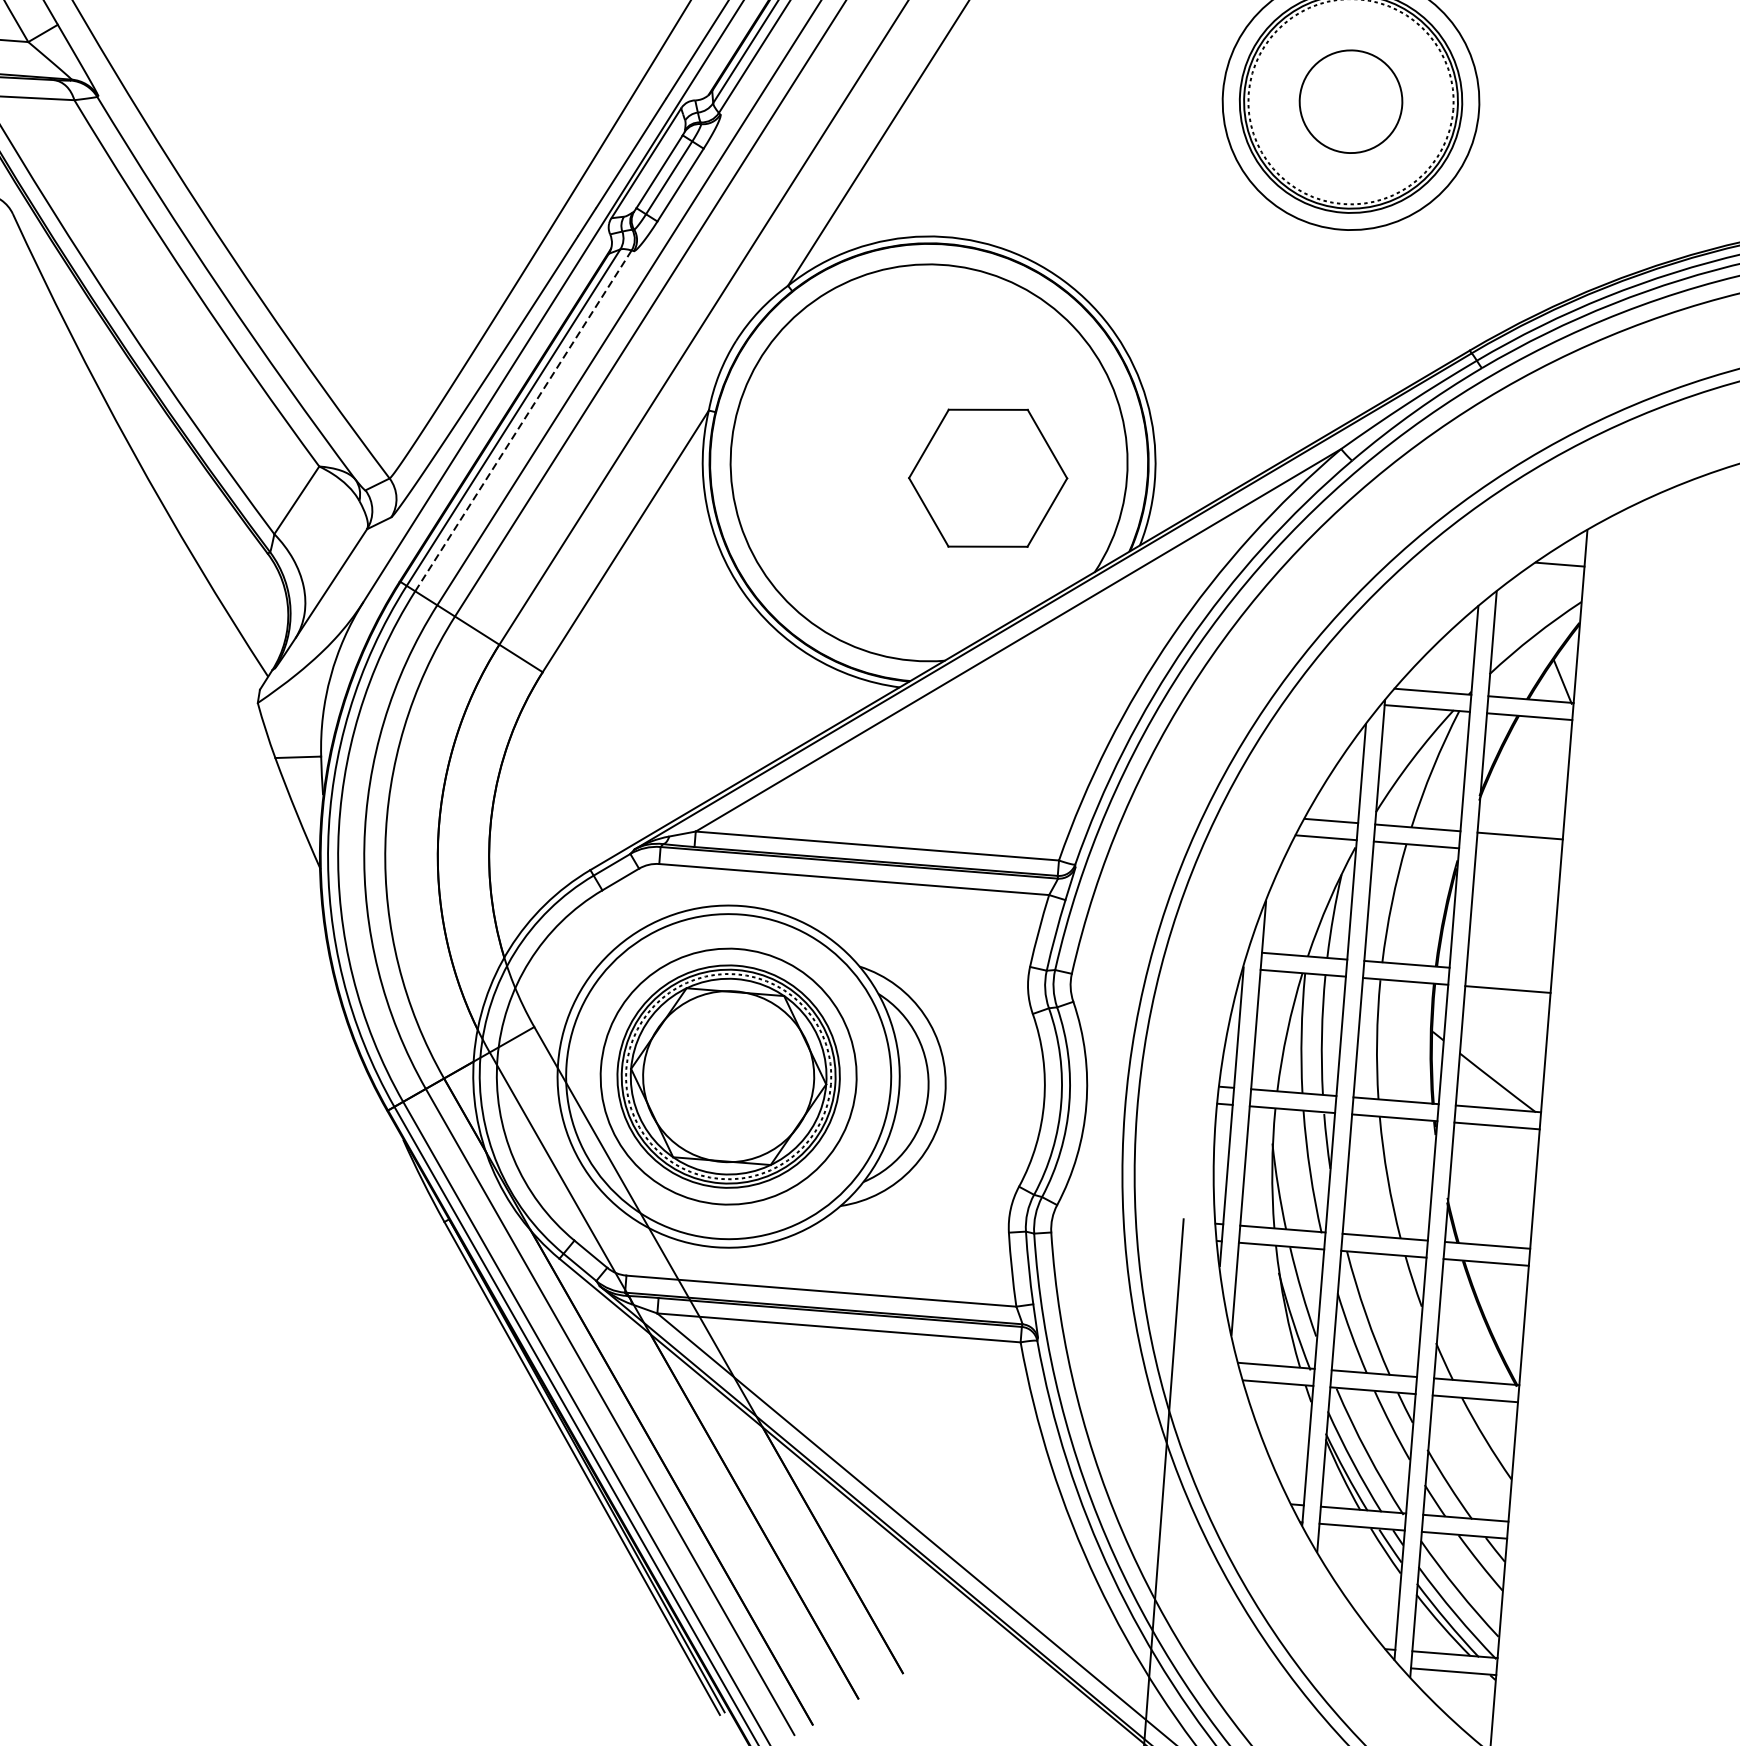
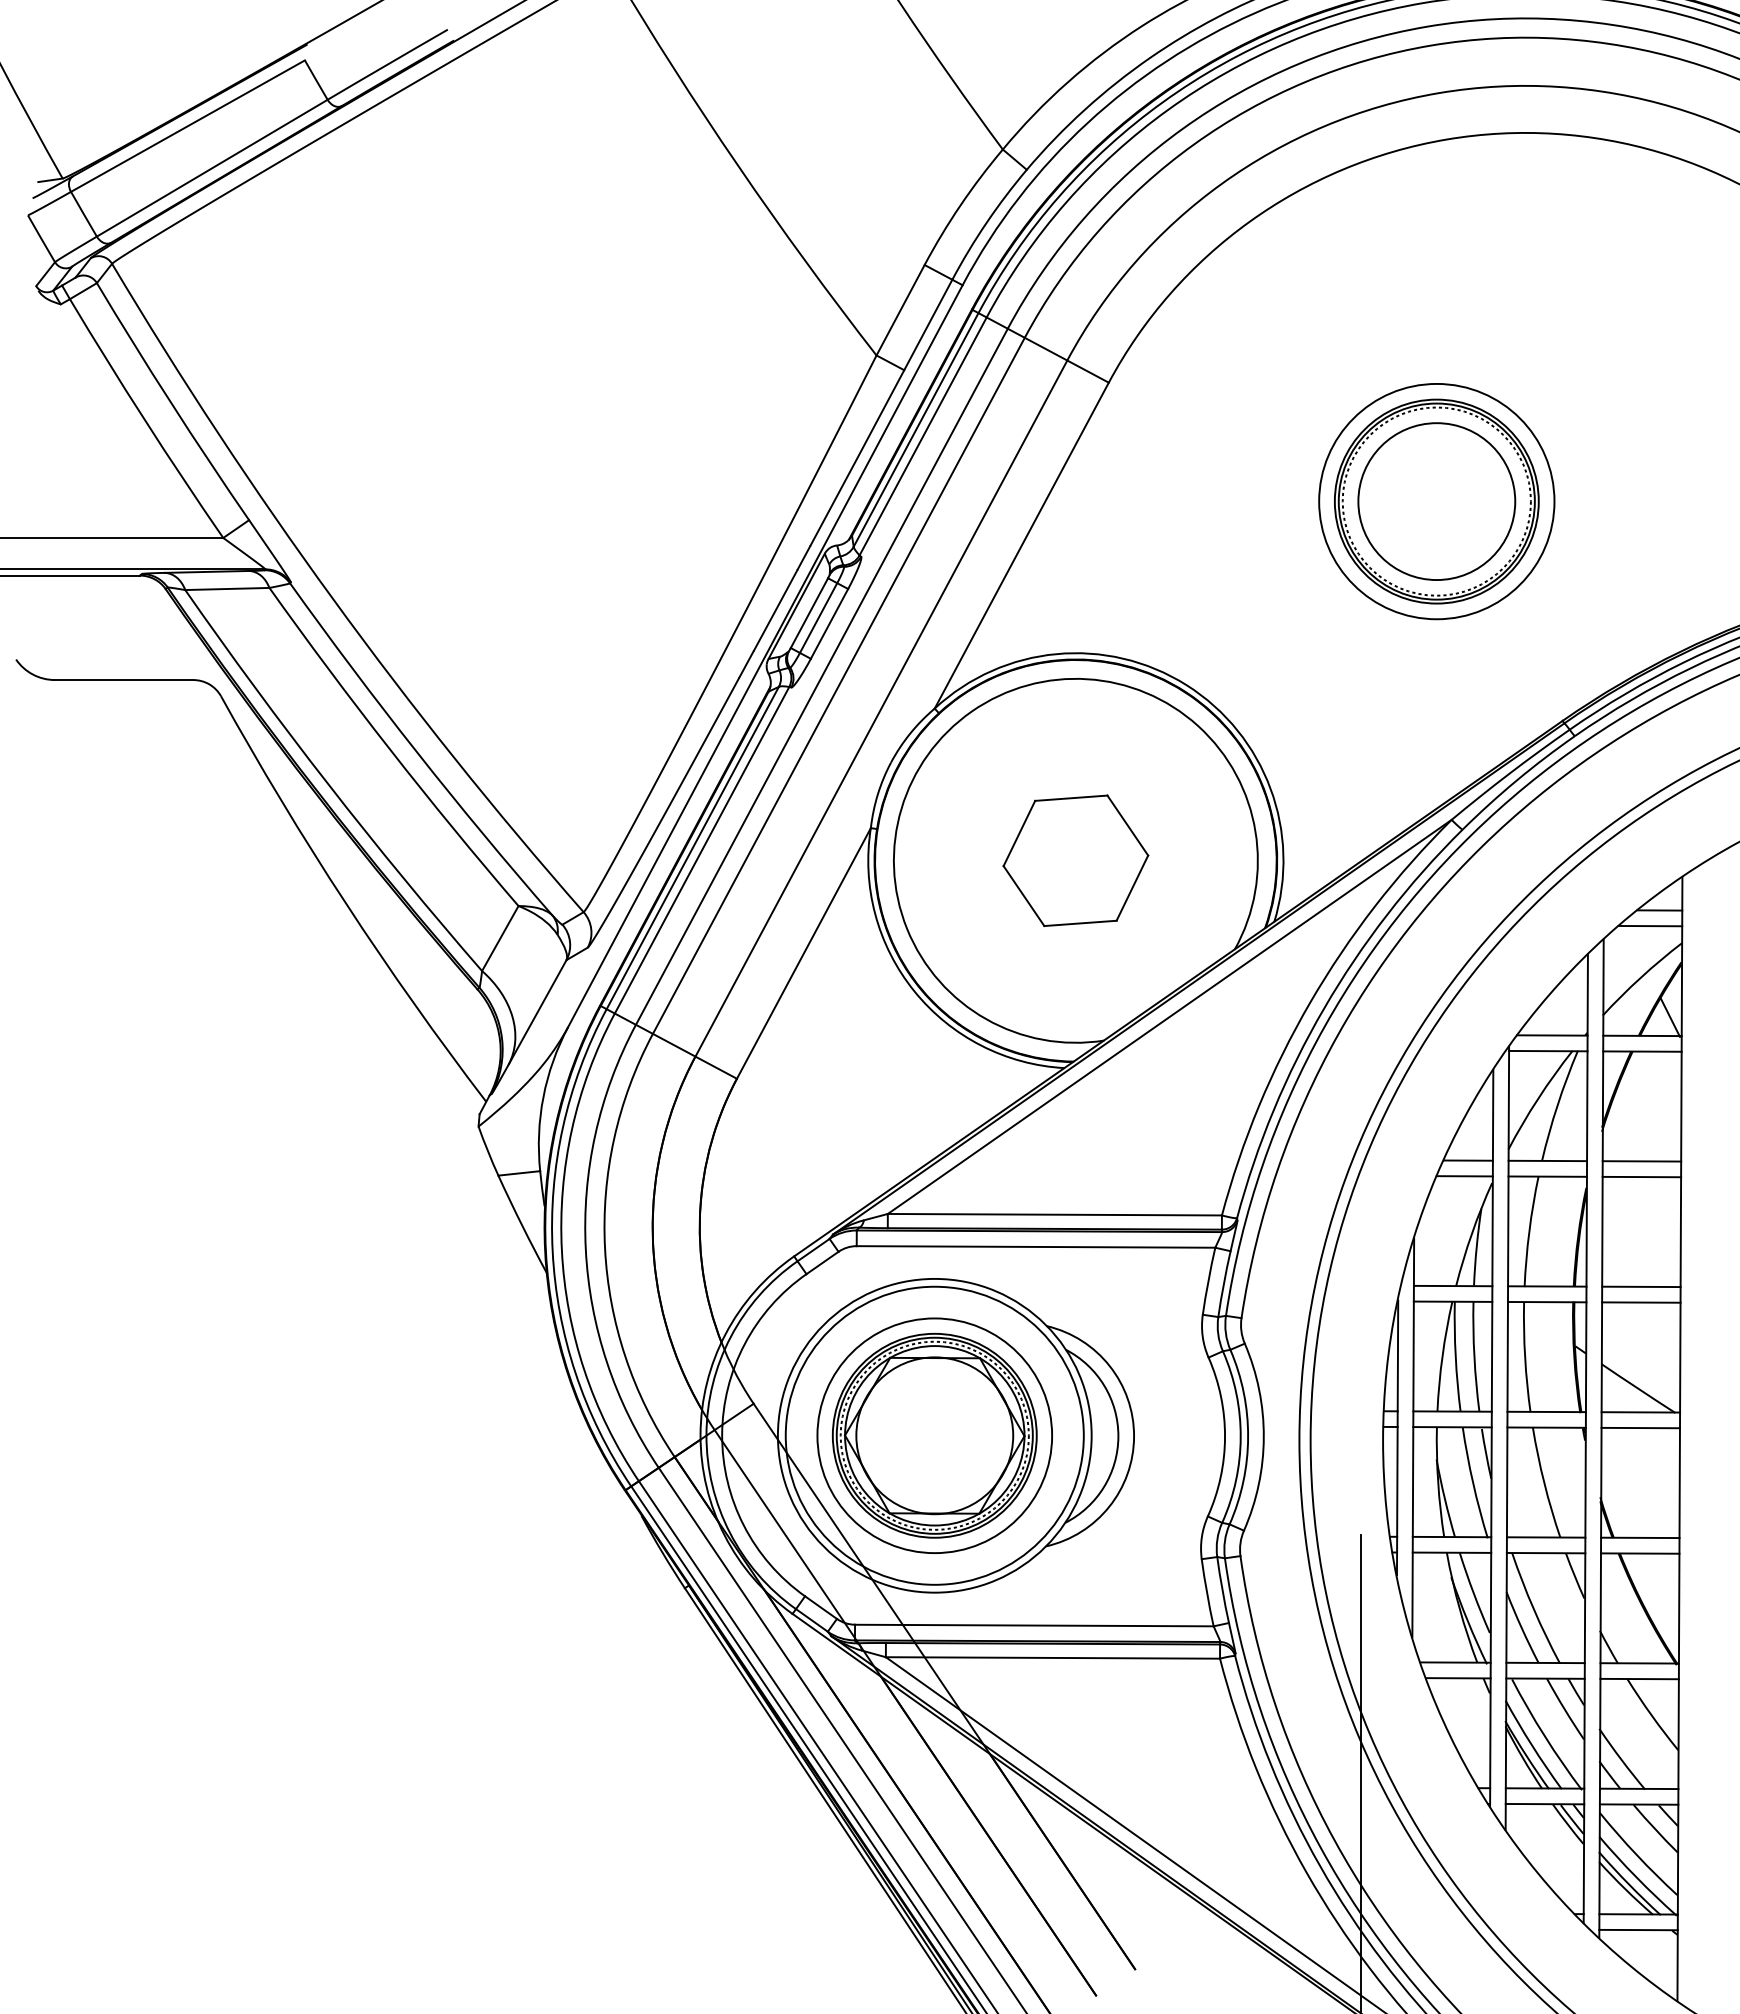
circle: (1350, 101) -> (1436, 501), size x1.67
line: (523, 420) -> (702, 849), dashed -> solid
part: (987, 477) -> (1075, 860), moved
line: (1548, 580) -> (1650, 925), added
line: (1518, 852) -> (1641, 1176), added
line: (1509, 972) -> (1641, 1286), added

